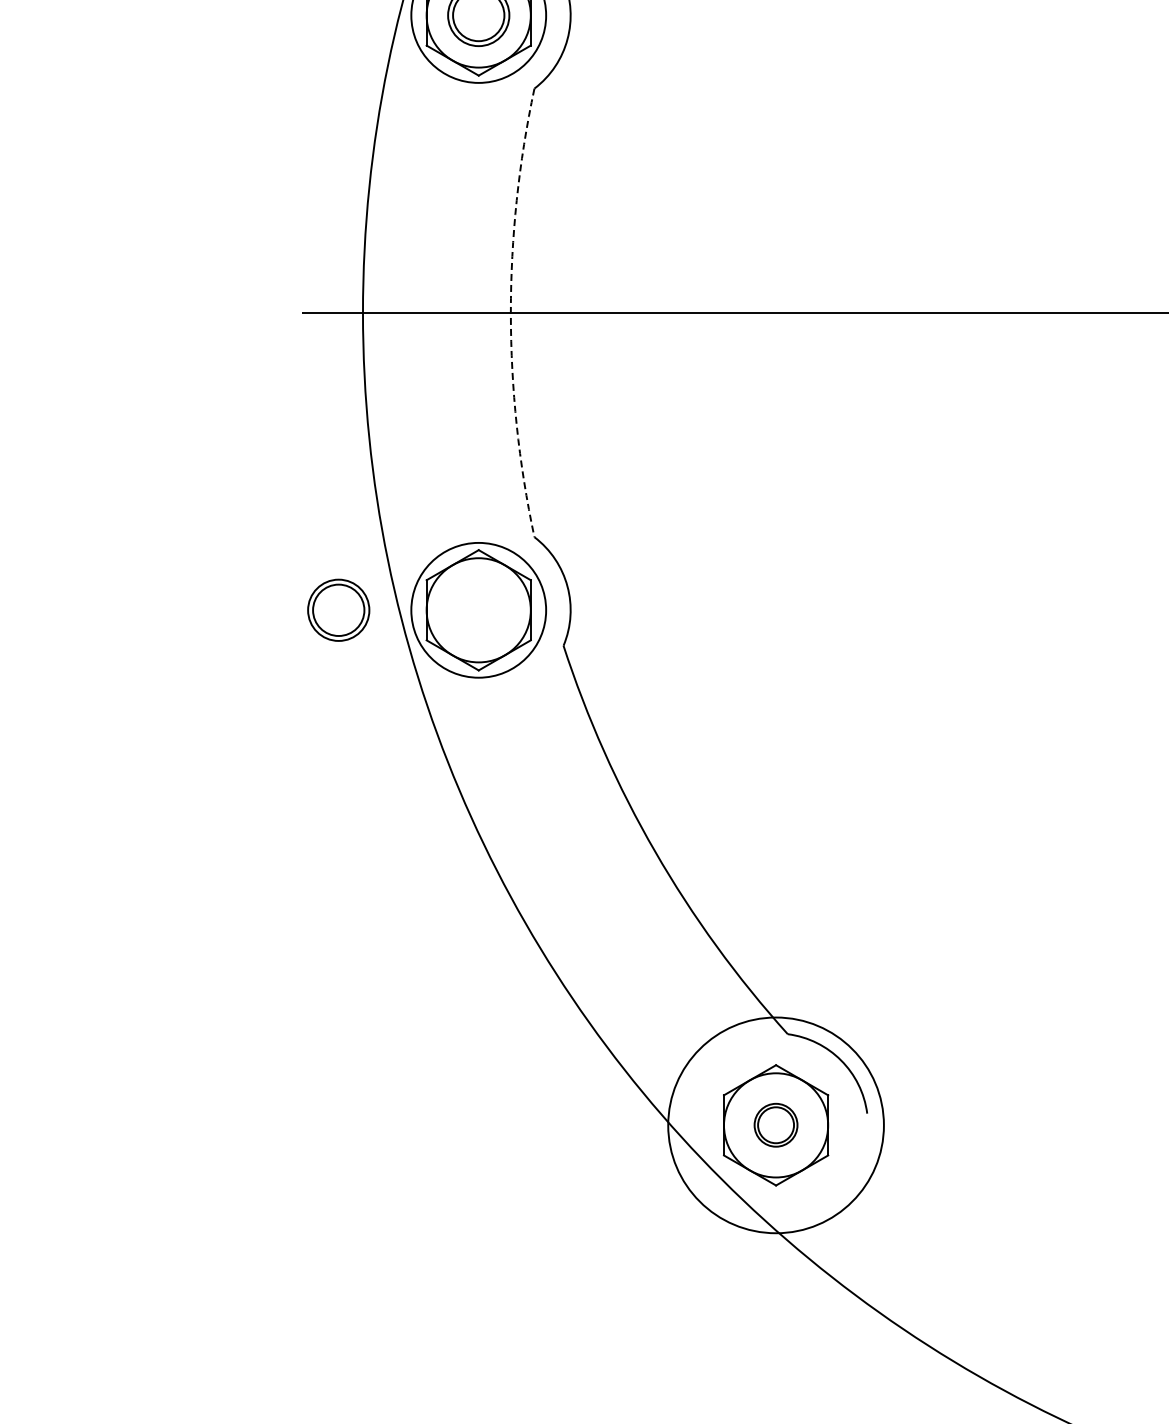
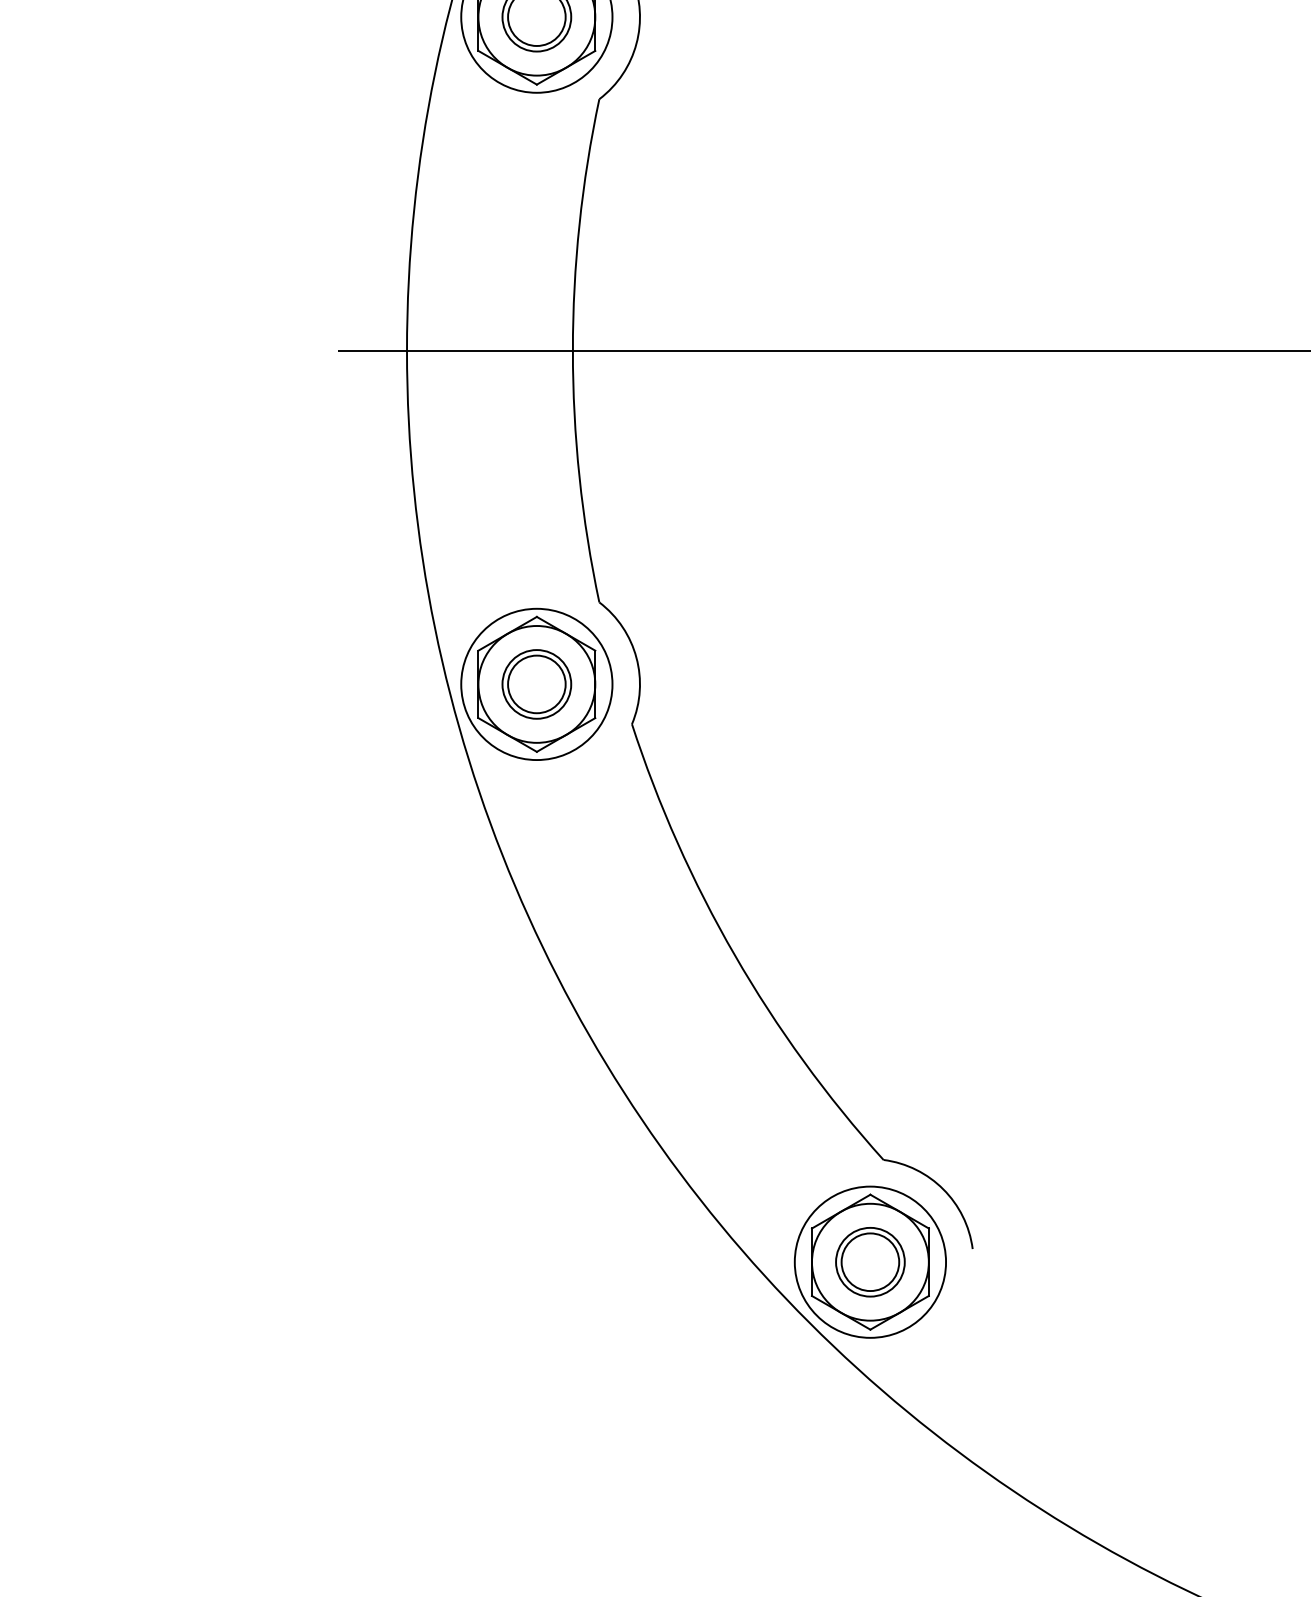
arc: (510, 312) -> (572, 350), dashed -> solid
part: (338, 609) -> (536, 683), moved
circle: (775, 1124) -> (869, 1261), size x0.62
part: (775, 1124) -> (869, 1261), size x1.43

